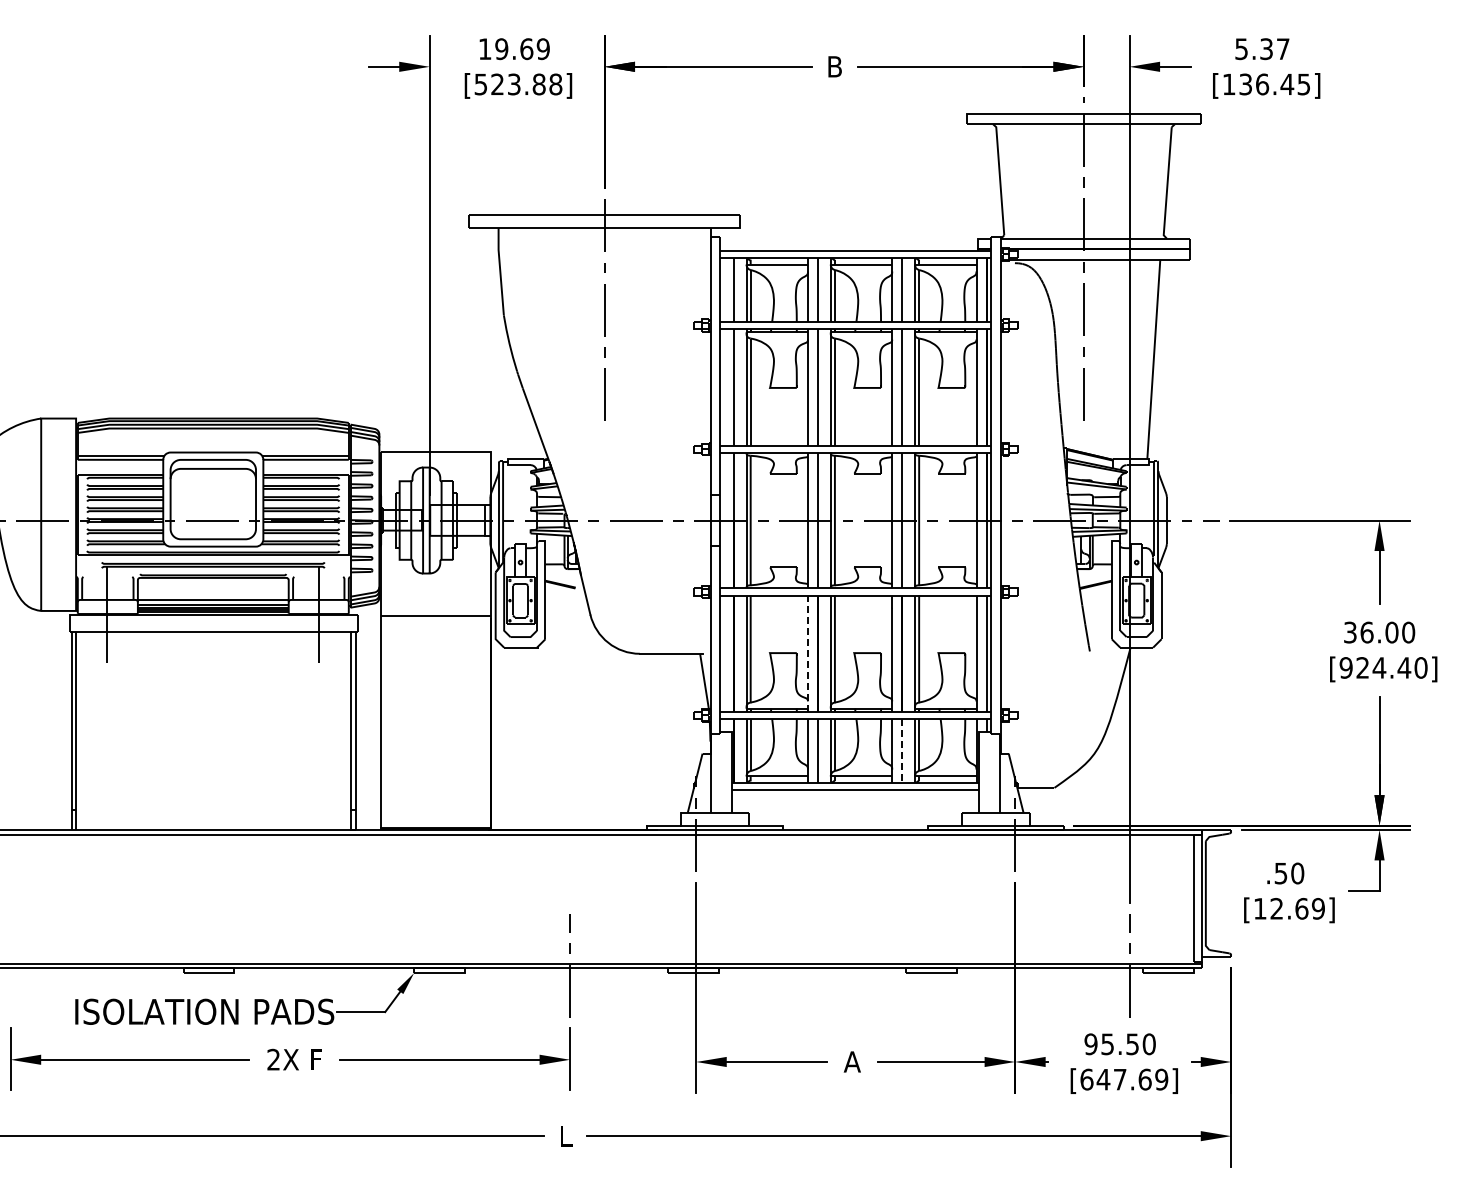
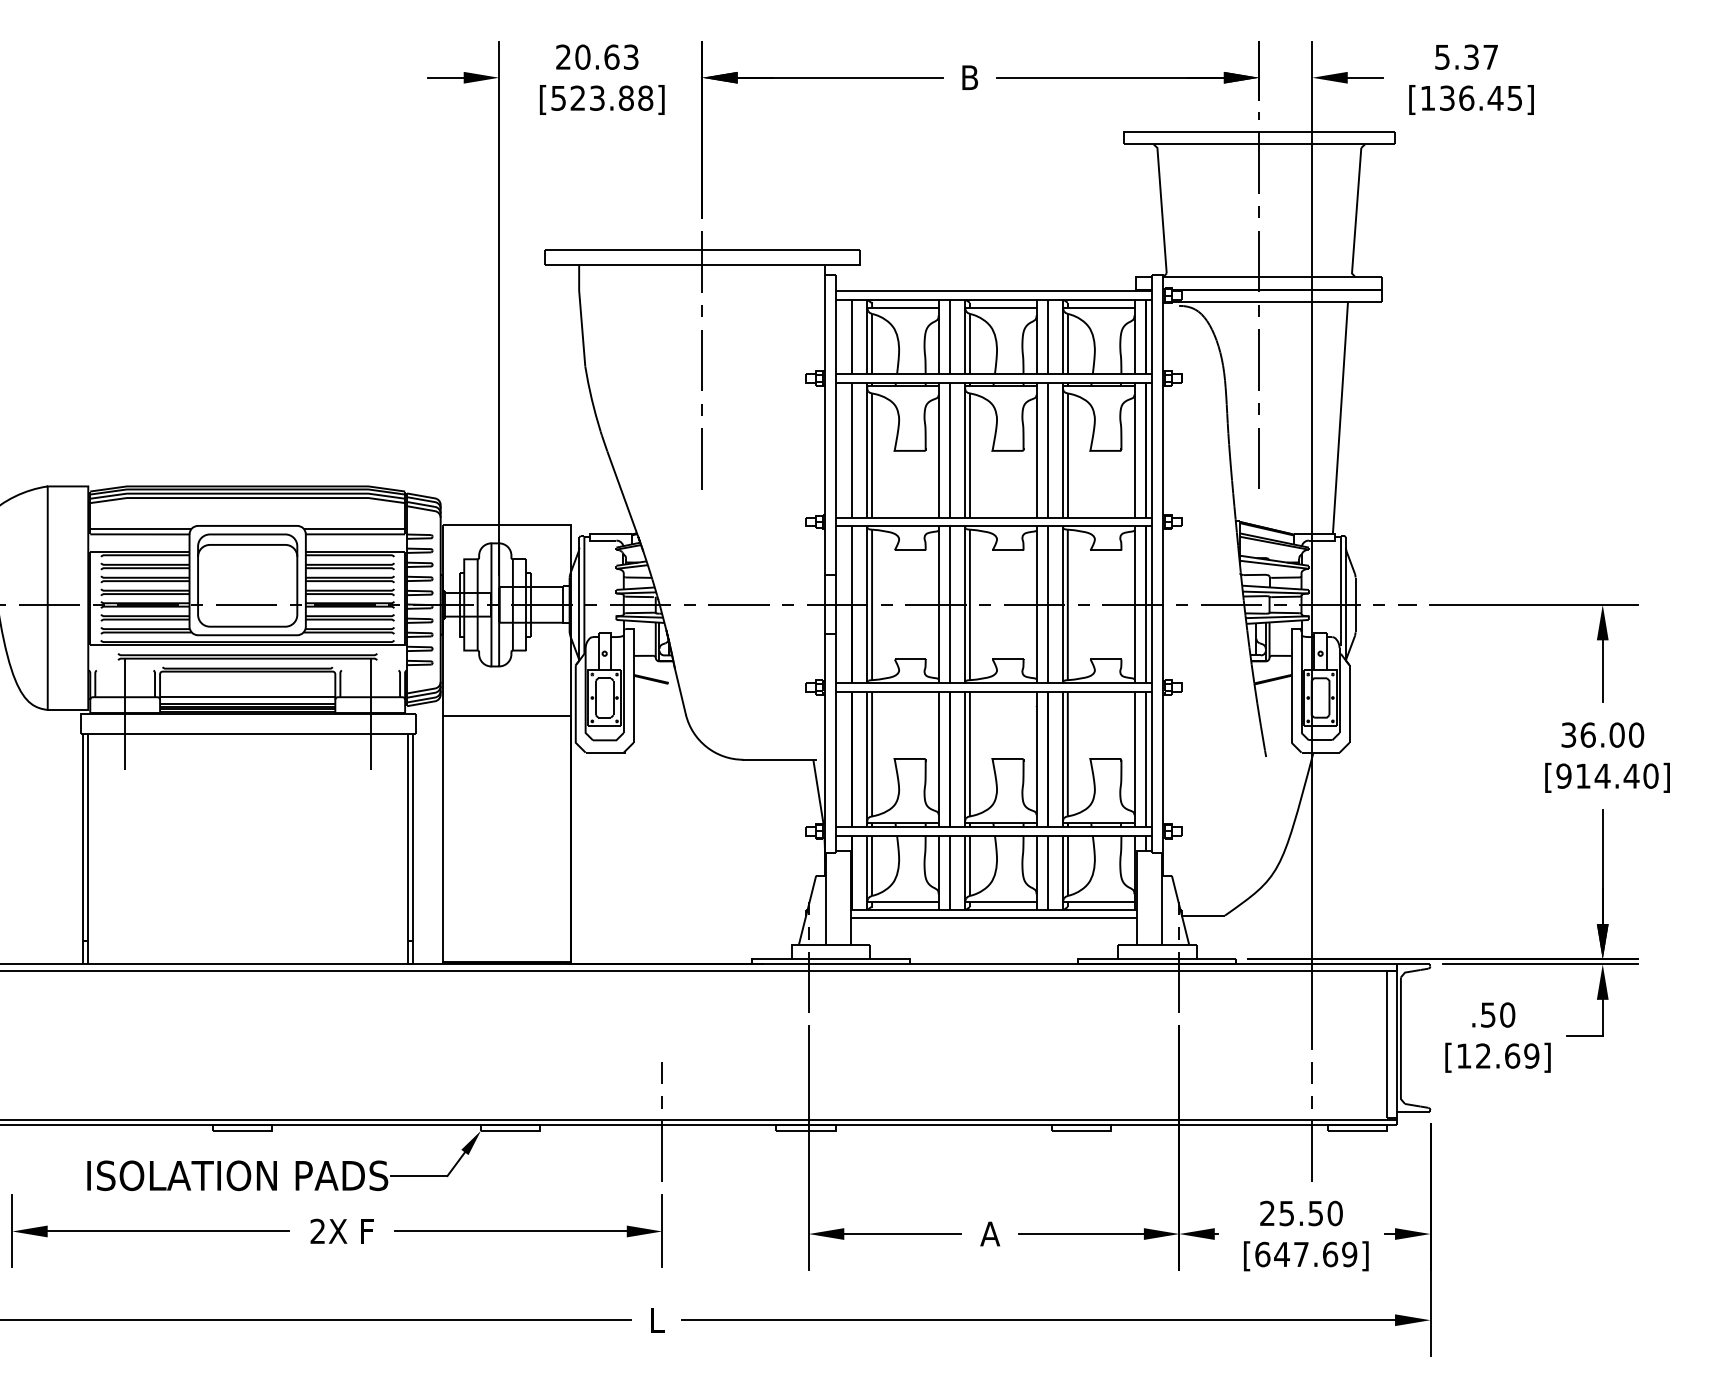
text: (513, 49) -> (596, 57), 19.69 -> 20.63
line: (808, 653) -> (939, 759), dashed -> solid
text: (1362, 667) -> (1582, 775), [924.40] -> [914.40]
line: (902, 750) -> (1048, 872), dashed -> solid
text: (1090, 1044) -> (1266, 1213), 95.50 -> 25.50

